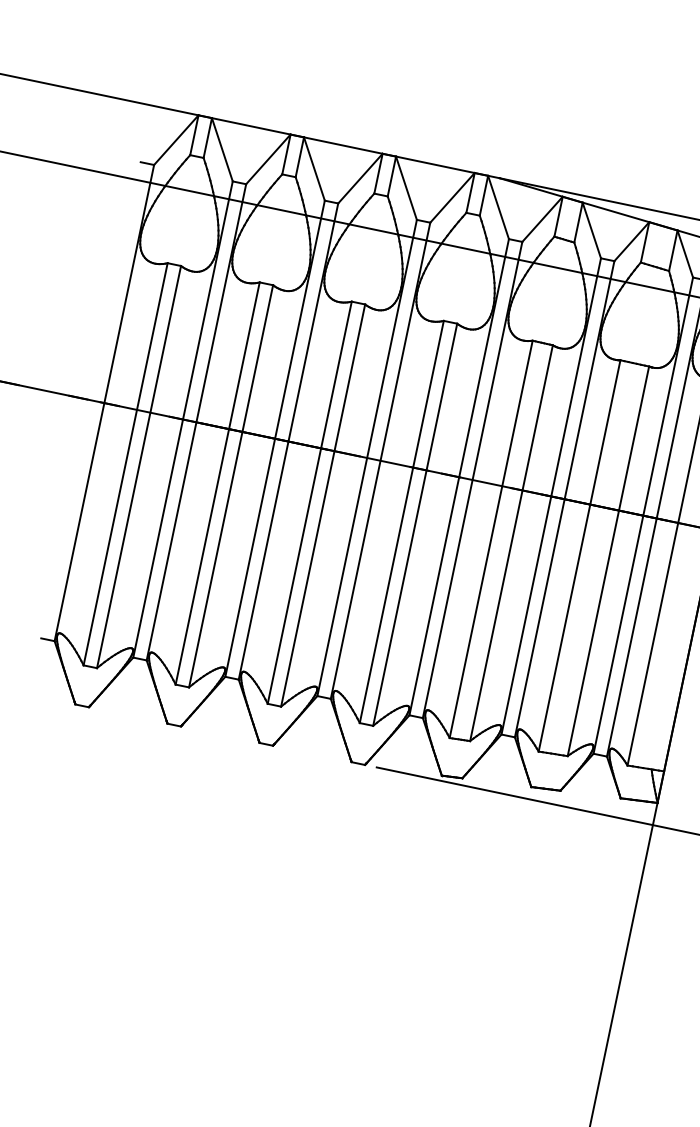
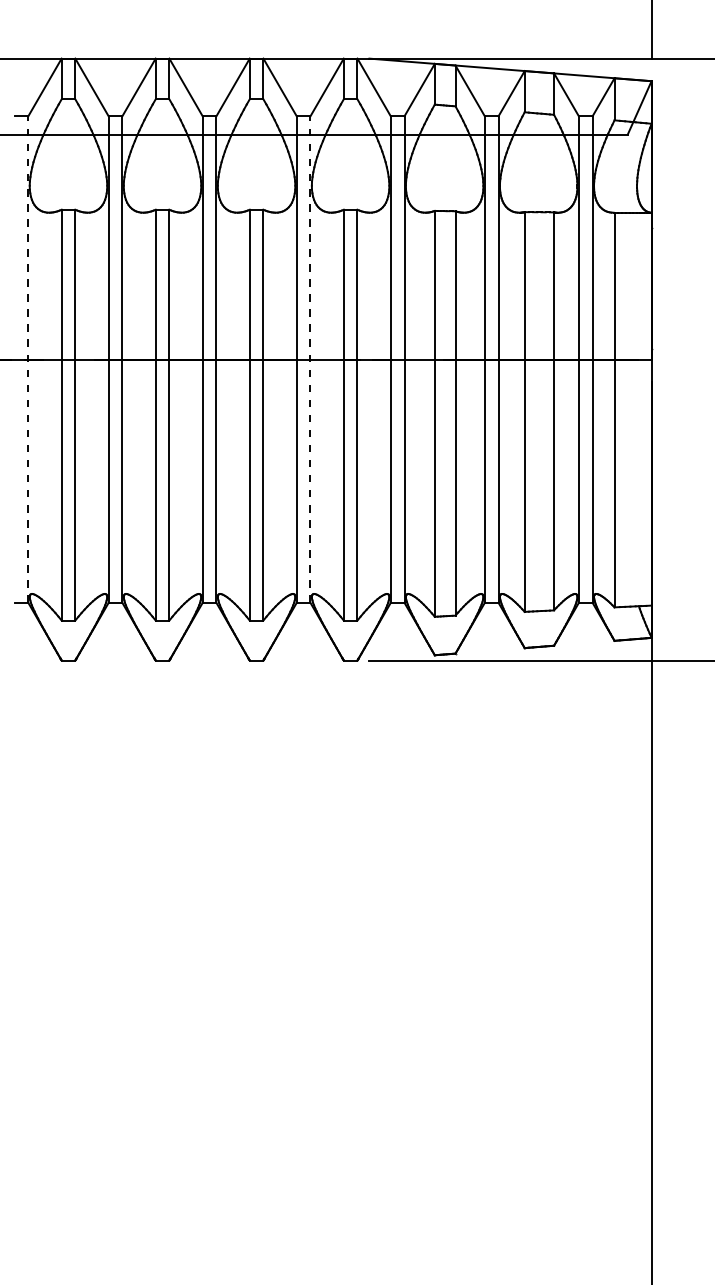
line: (104, 403) -> (28, 359), solid -> dashed
line: (380, 460) -> (310, 359), solid -> dashed

